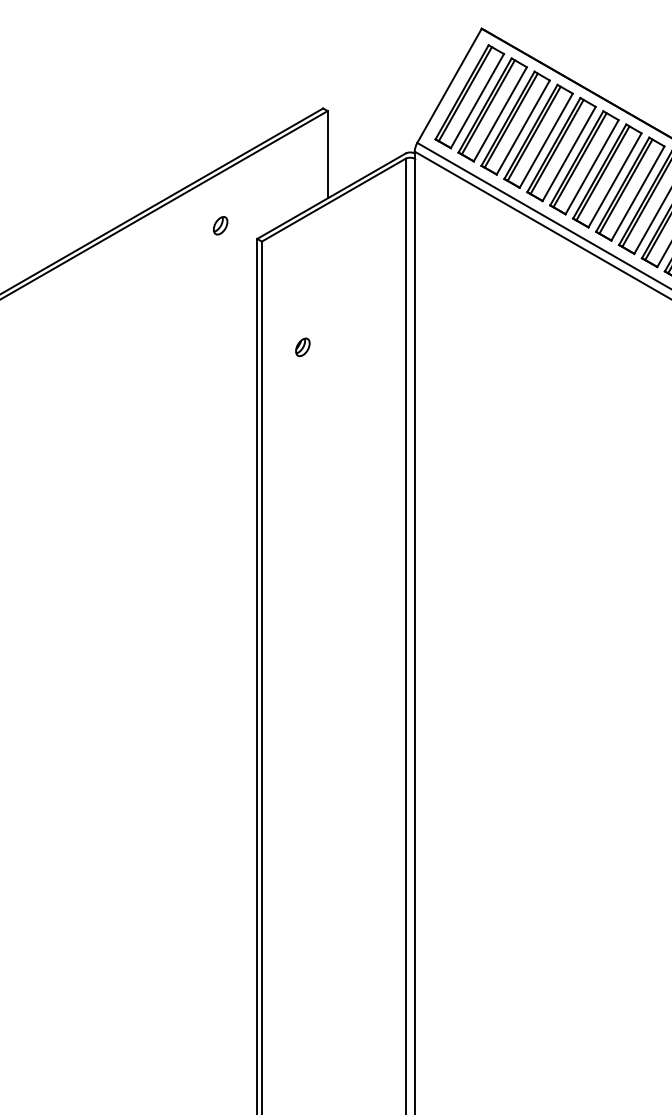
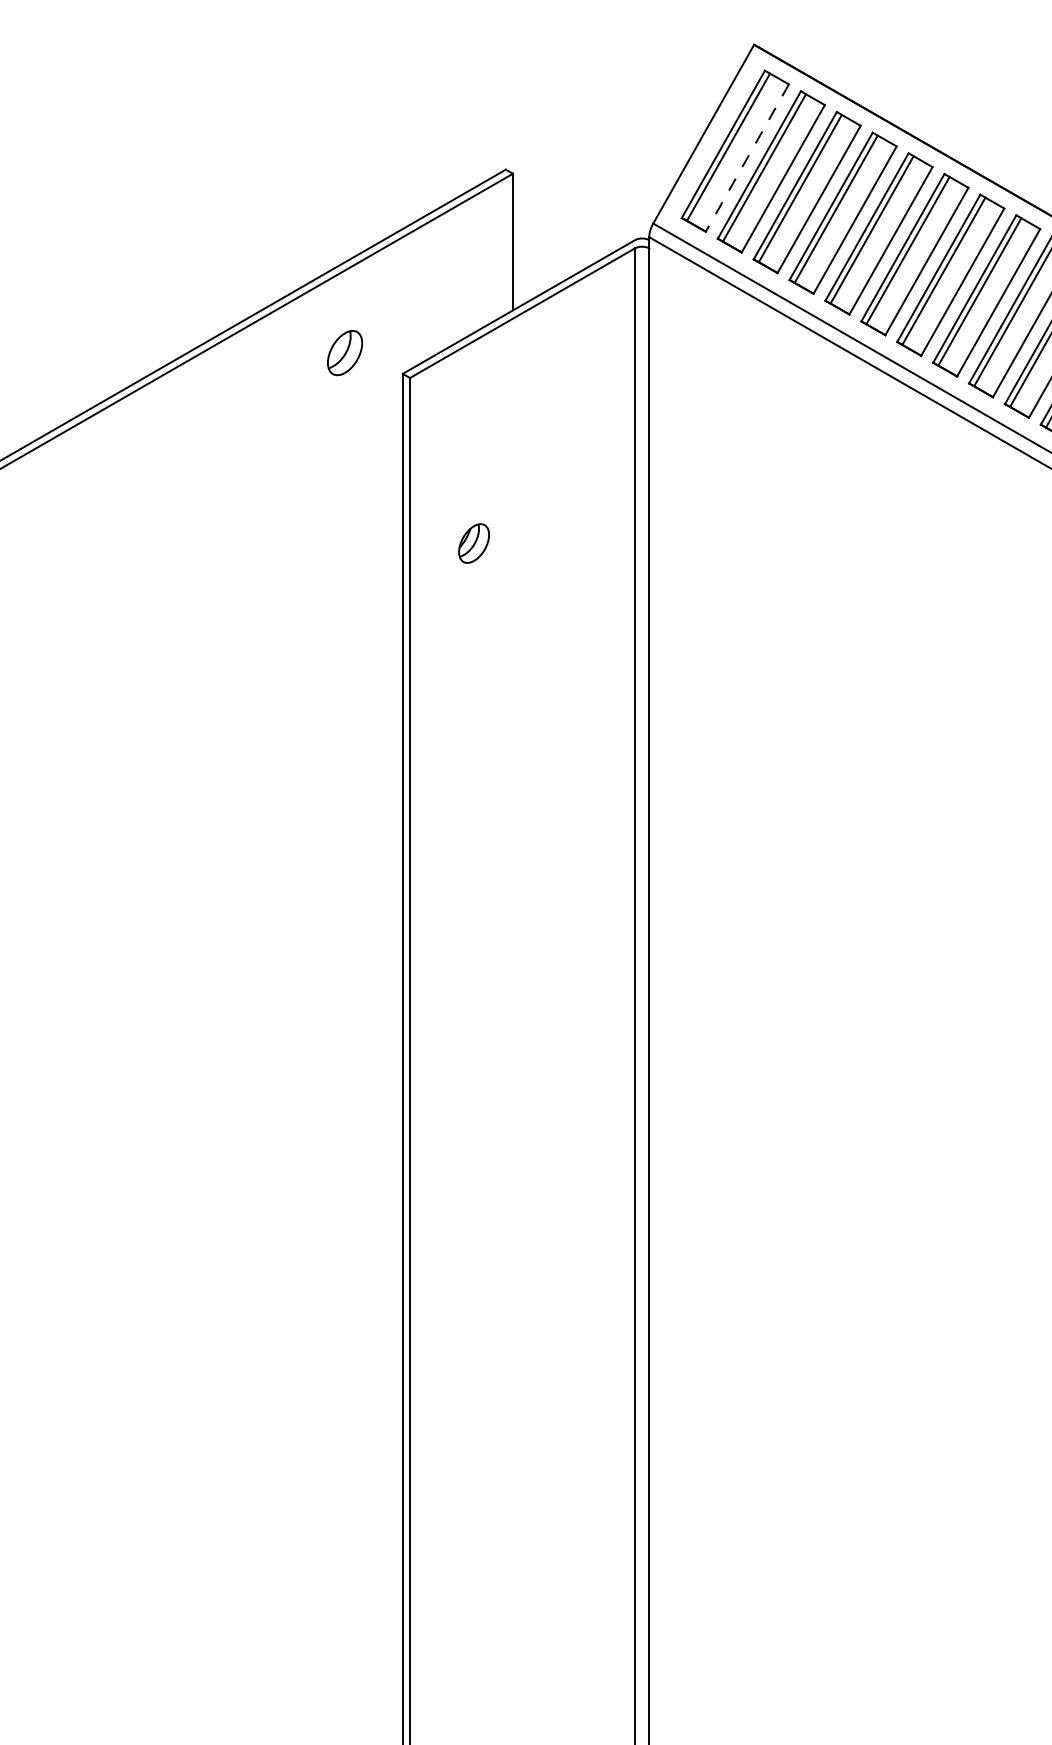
line: (477, 101) -> (747, 158), solid -> dashed
part: (220, 225) -> (345, 352), size x1.6
part: (302, 347) -> (473, 543), size x1.4

